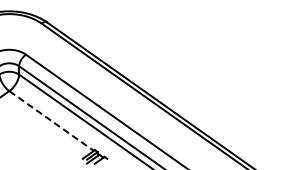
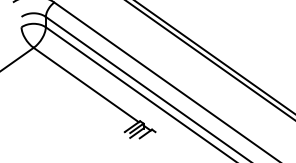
line: (51, 121) -> (86, 85), dashed -> solid

